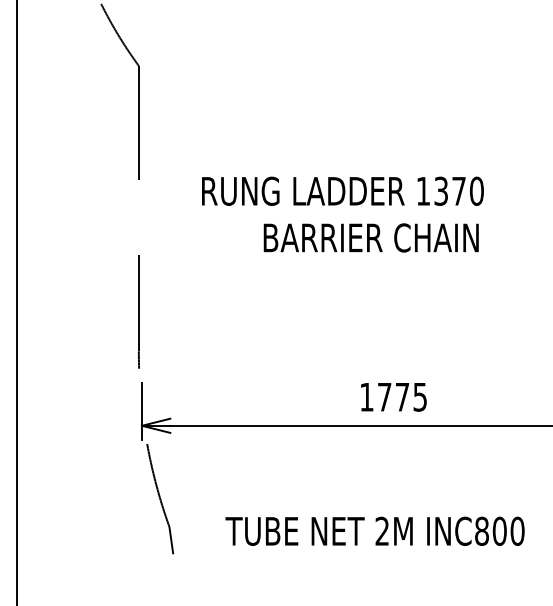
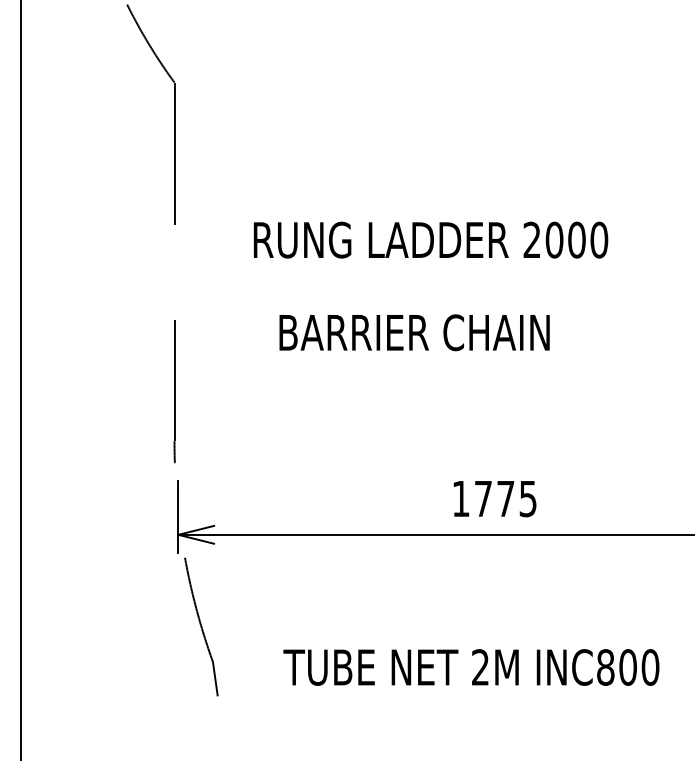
text: (441, 190) -> (554, 239), 1370 -> 2000
text: (371, 237) -> (414, 332), moved

